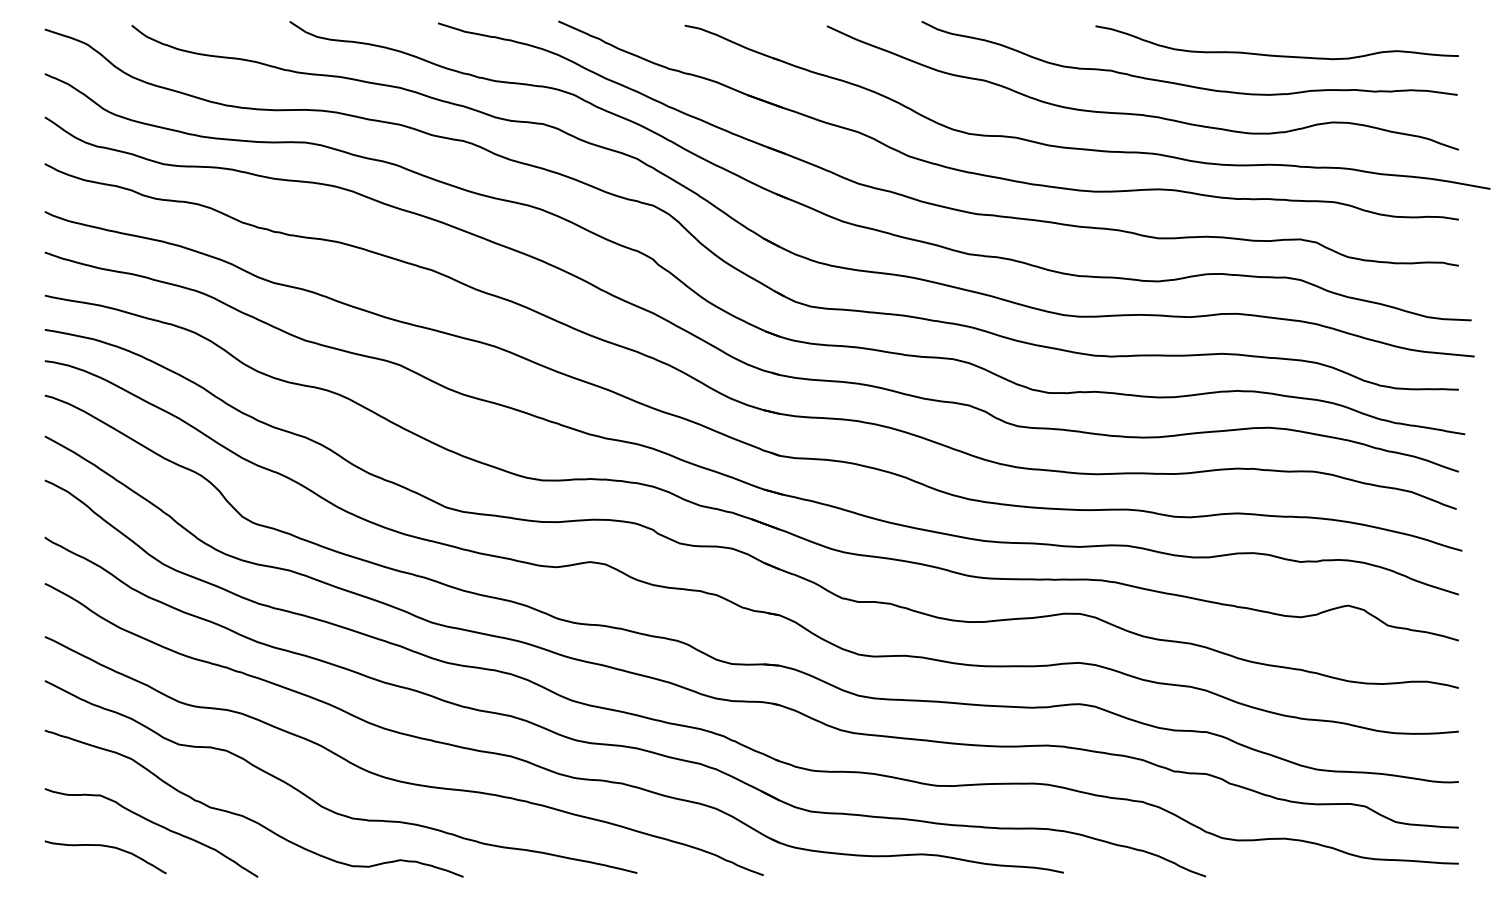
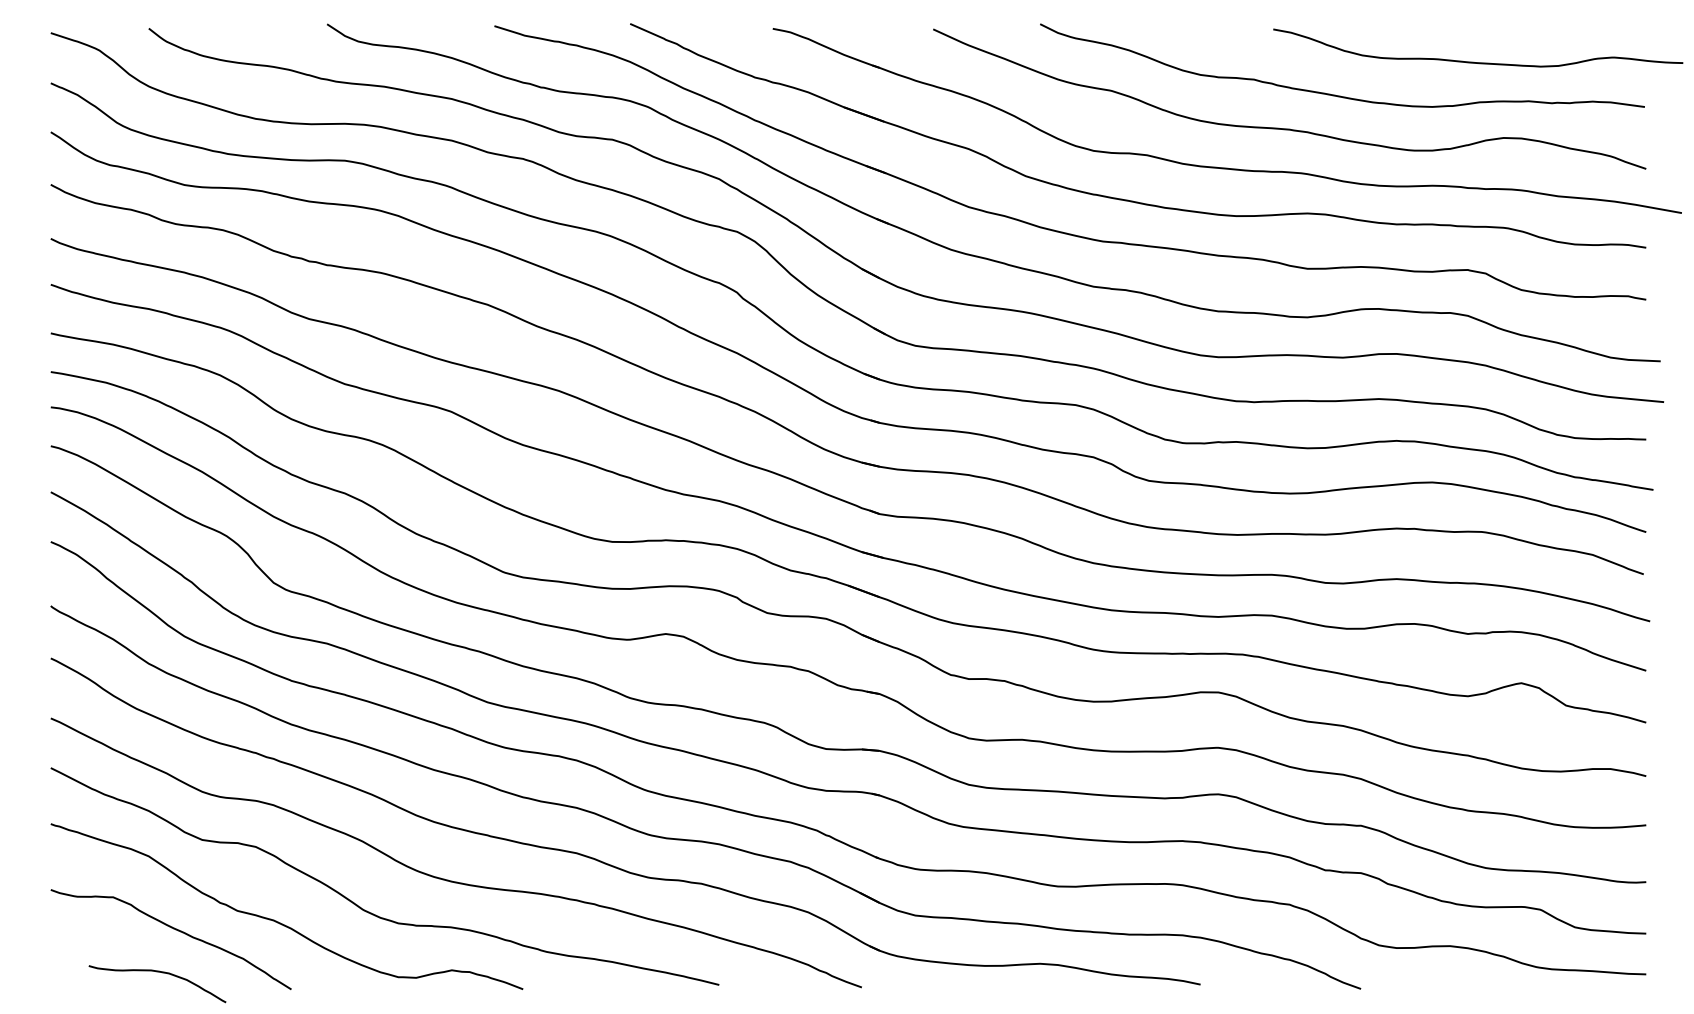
curve: (1272, 54) -> (1473, 61), moved
curve: (105, 847) -> (157, 972), moved

